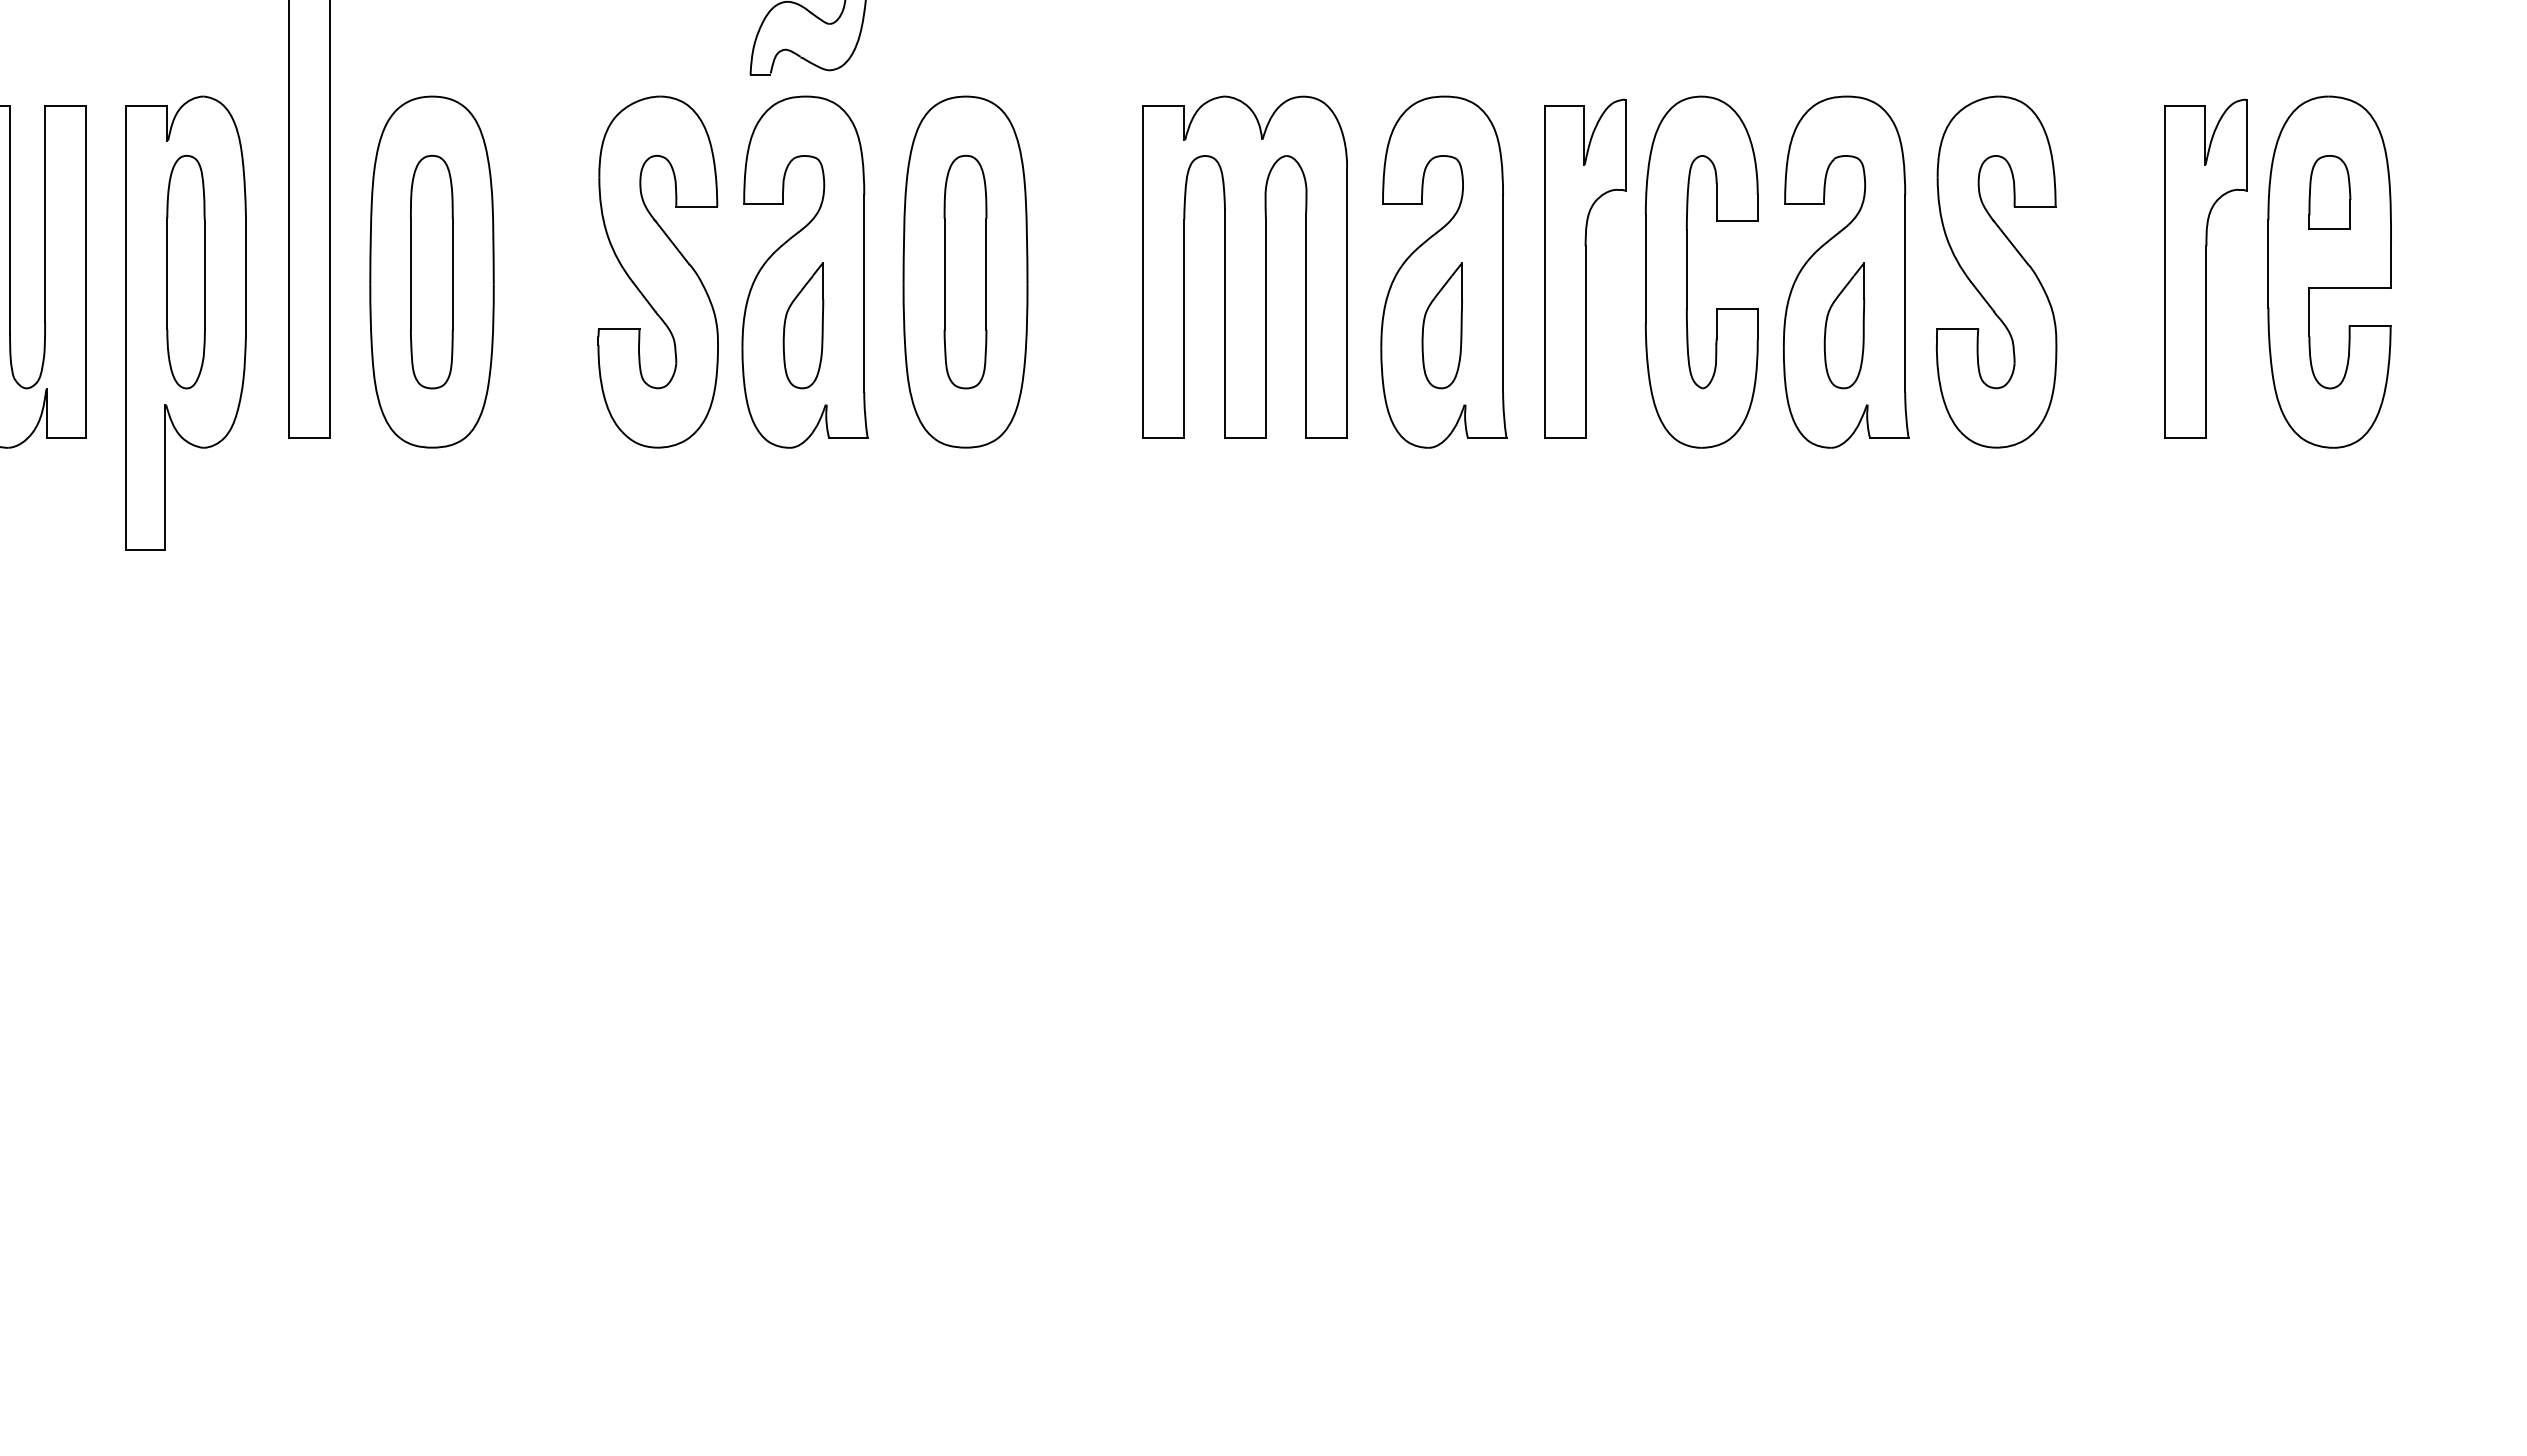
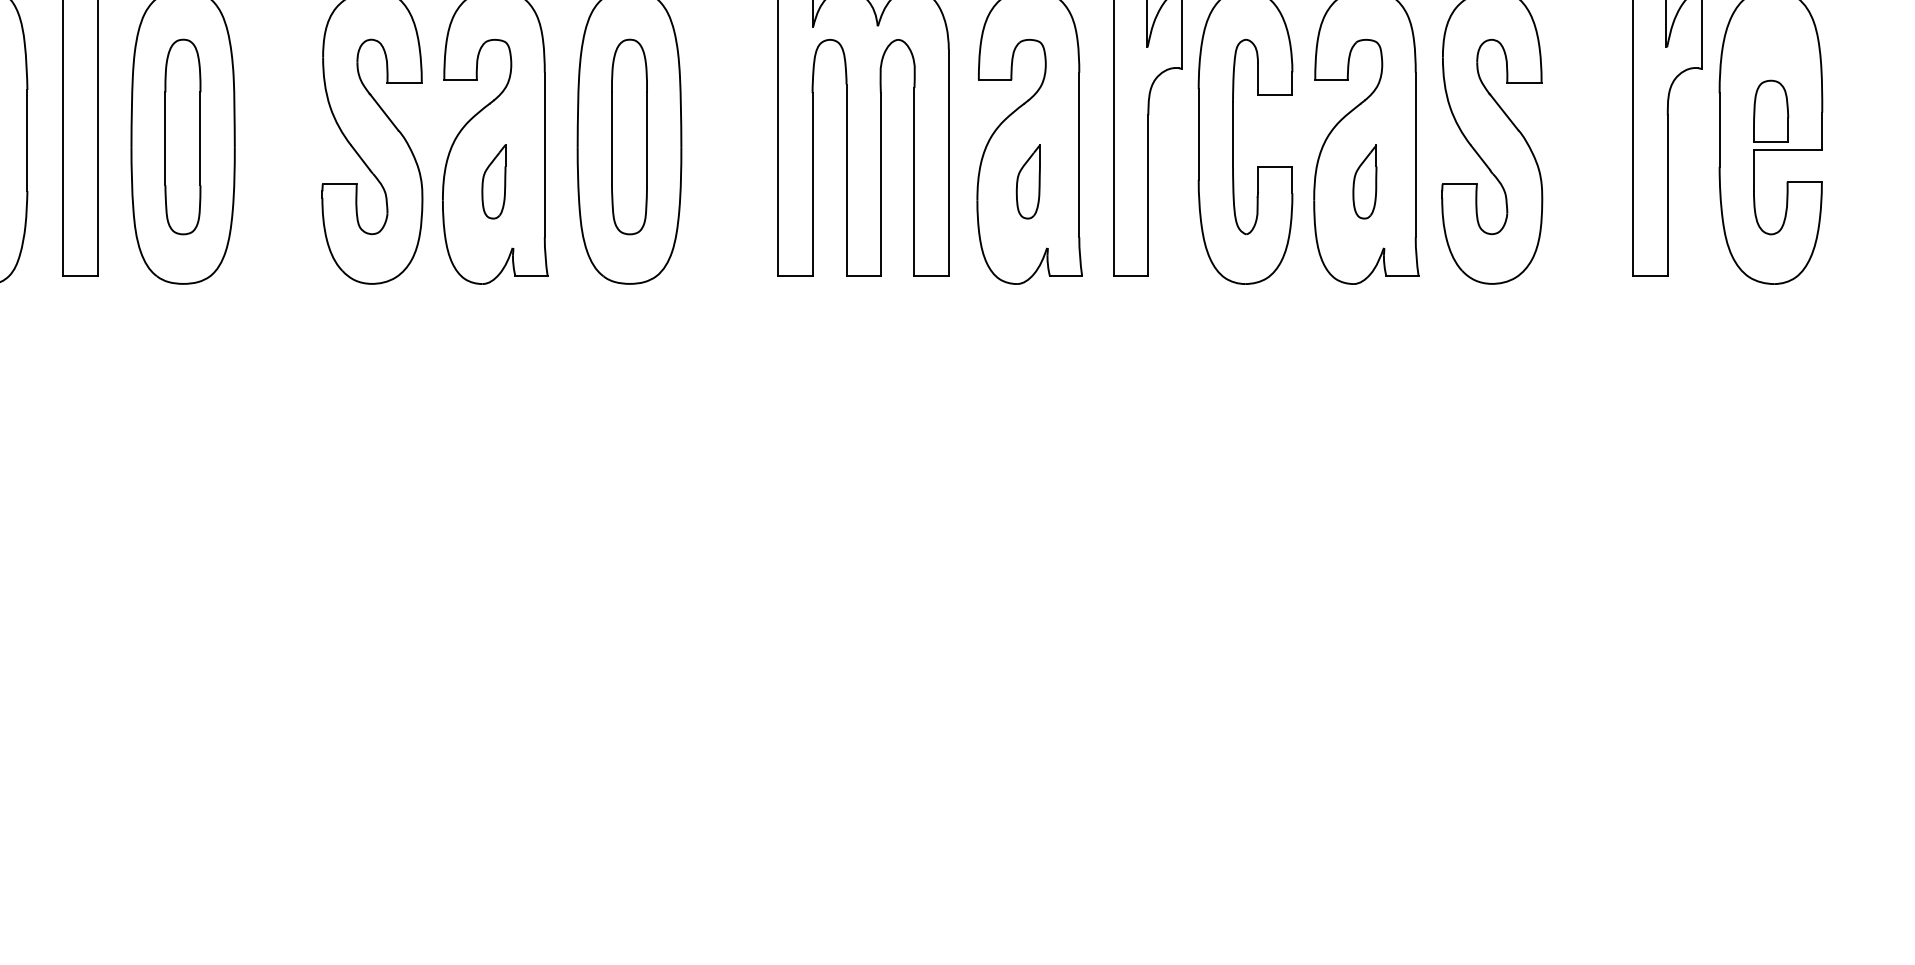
part: (2329, 192) -> (1770, 111), moved
part: (803, 325) -> (493, 181), size x0.7
part: (1441, 325) -> (1027, 181), size x0.7
part: (1844, 325) -> (1364, 181), size x0.7

